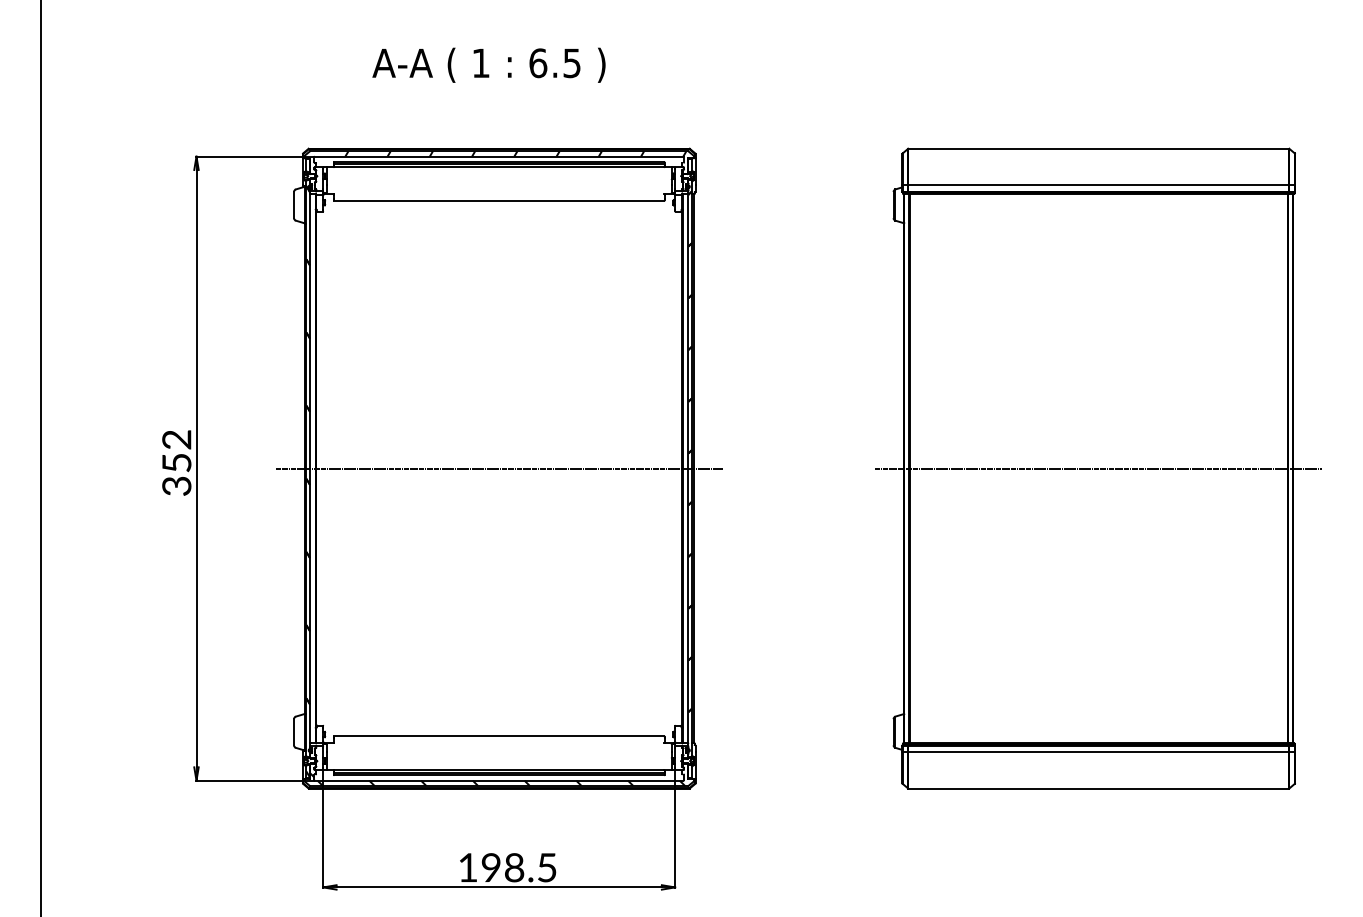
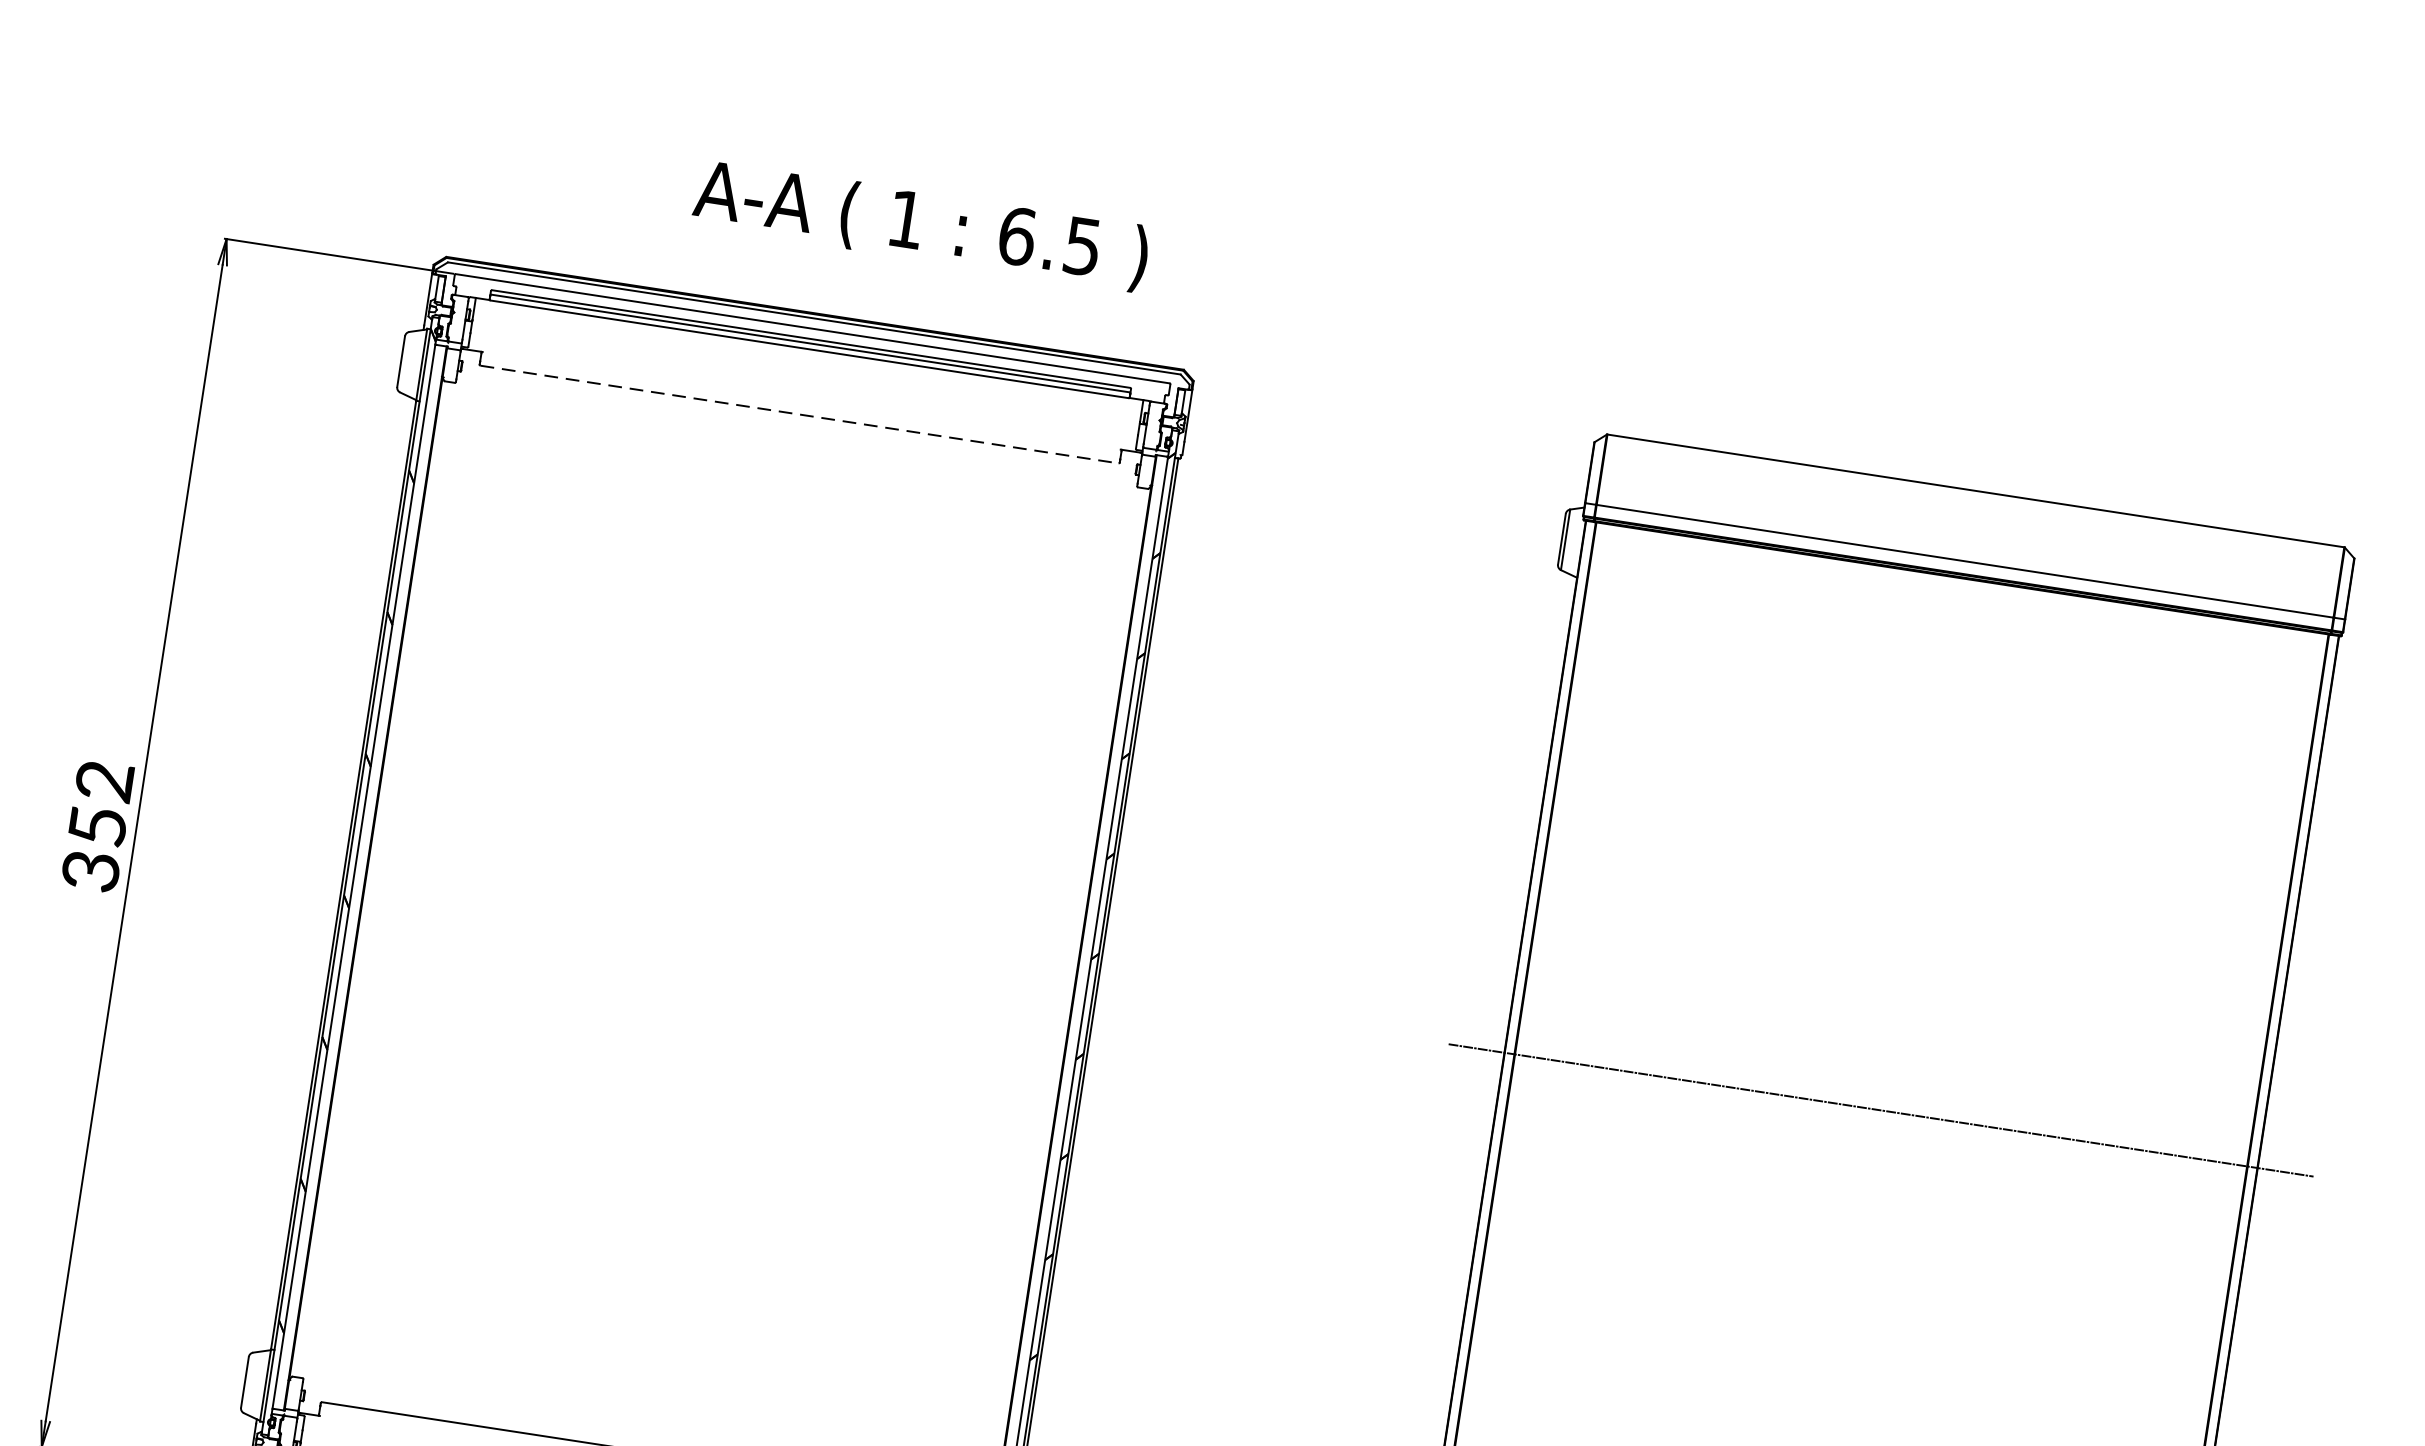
text: (488, 64) -> (920, 224), moved
hatch: (515, 153) -> (845, 327), removed
line: (499, 200) -> (800, 413), solid -> dashed
line: (498, 468) -> (718, 932), removed

